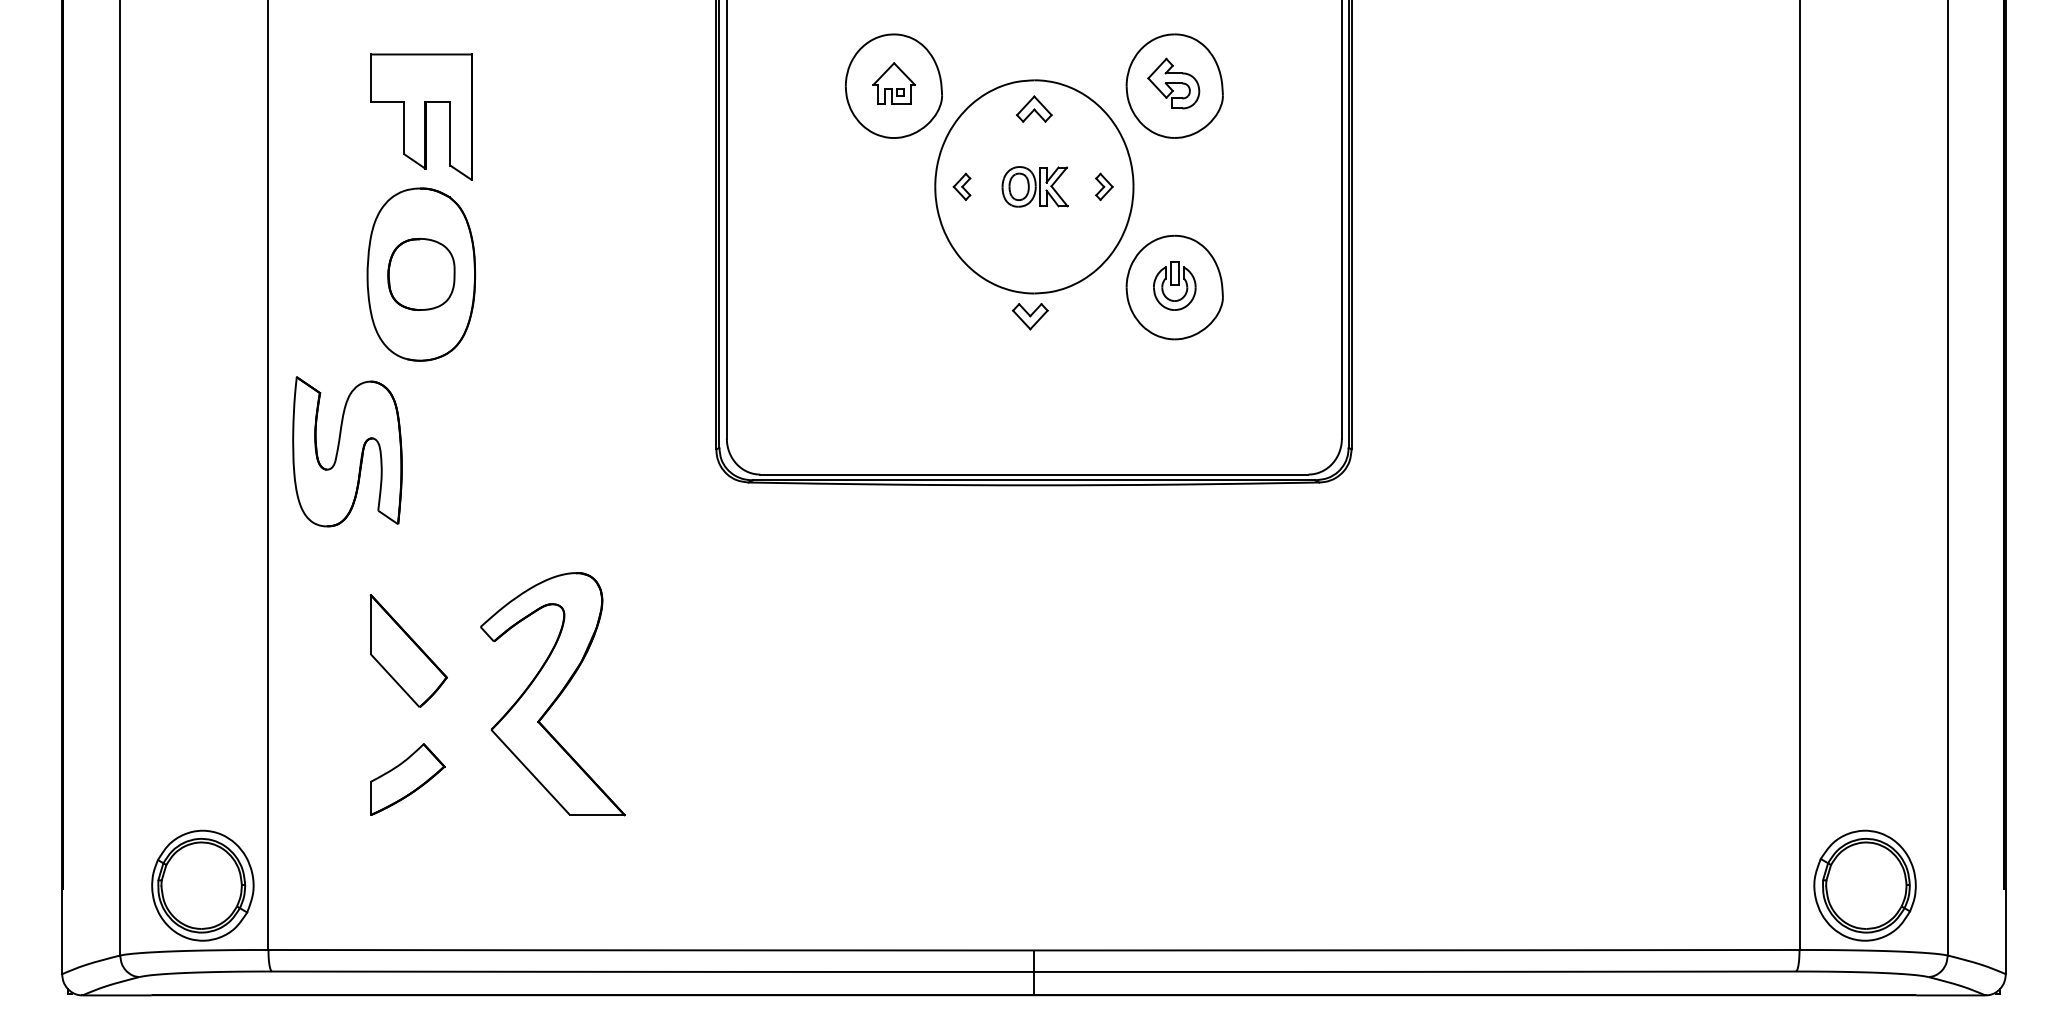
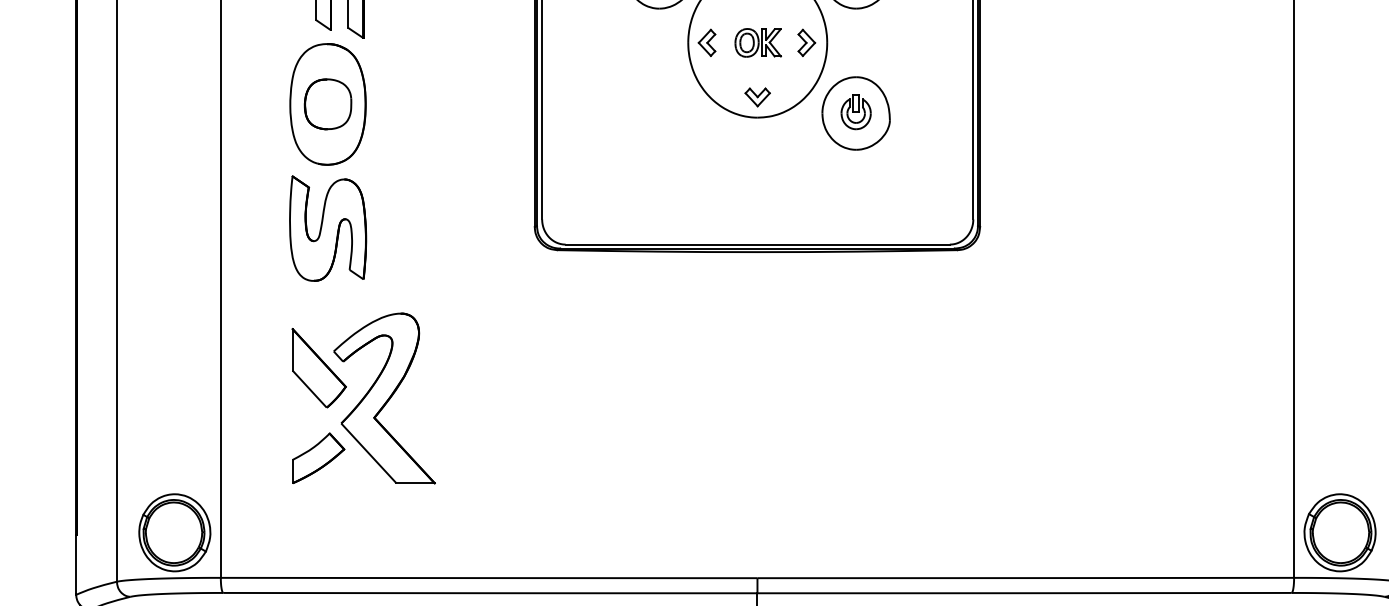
part: (961, 186) -> (706, 42), size x1.43
part: (1104, 186) -> (806, 42), size x1.43
part: (1030, 316) -> (757, 97), moved
part: (347, 451) -> (328, 228), moved
part: (552, 694) -> (384, 398), moved

